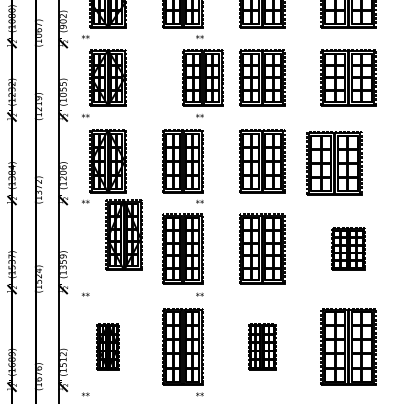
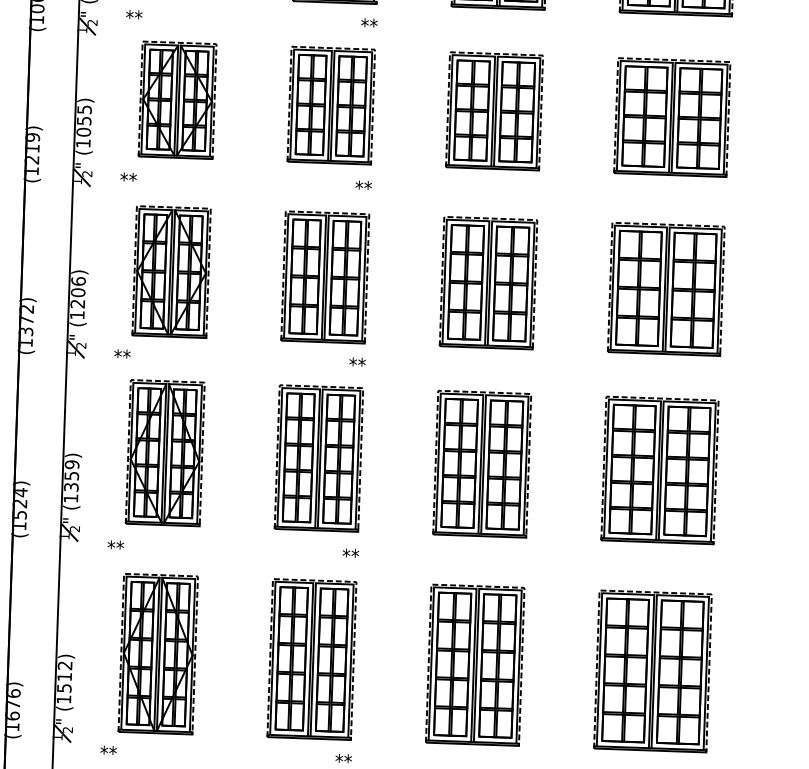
part: (202, 77) -> (330, 104), moved
part: (334, 163) -> (666, 289), moved
part: (123, 234) -> (163, 451), moved
part: (348, 248) -> (659, 468), size x1.67
part: (107, 346) -> (156, 653), size x1.67
part: (262, 346) -> (475, 664), size x1.67

